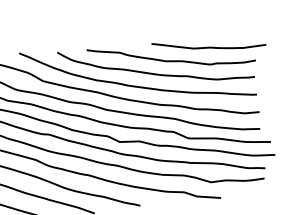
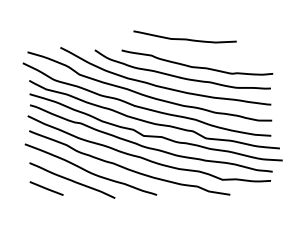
curve: (208, 46) -> (184, 38), moved

